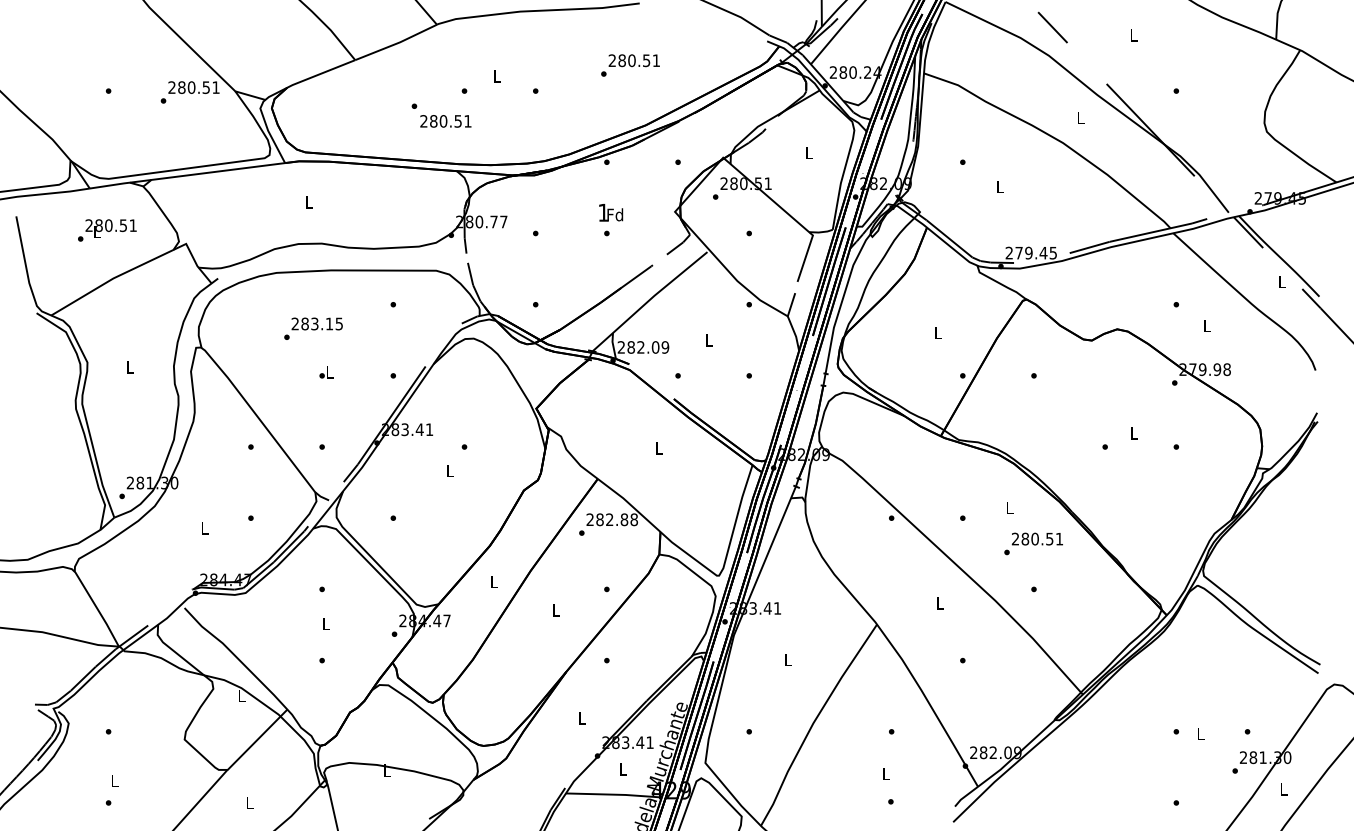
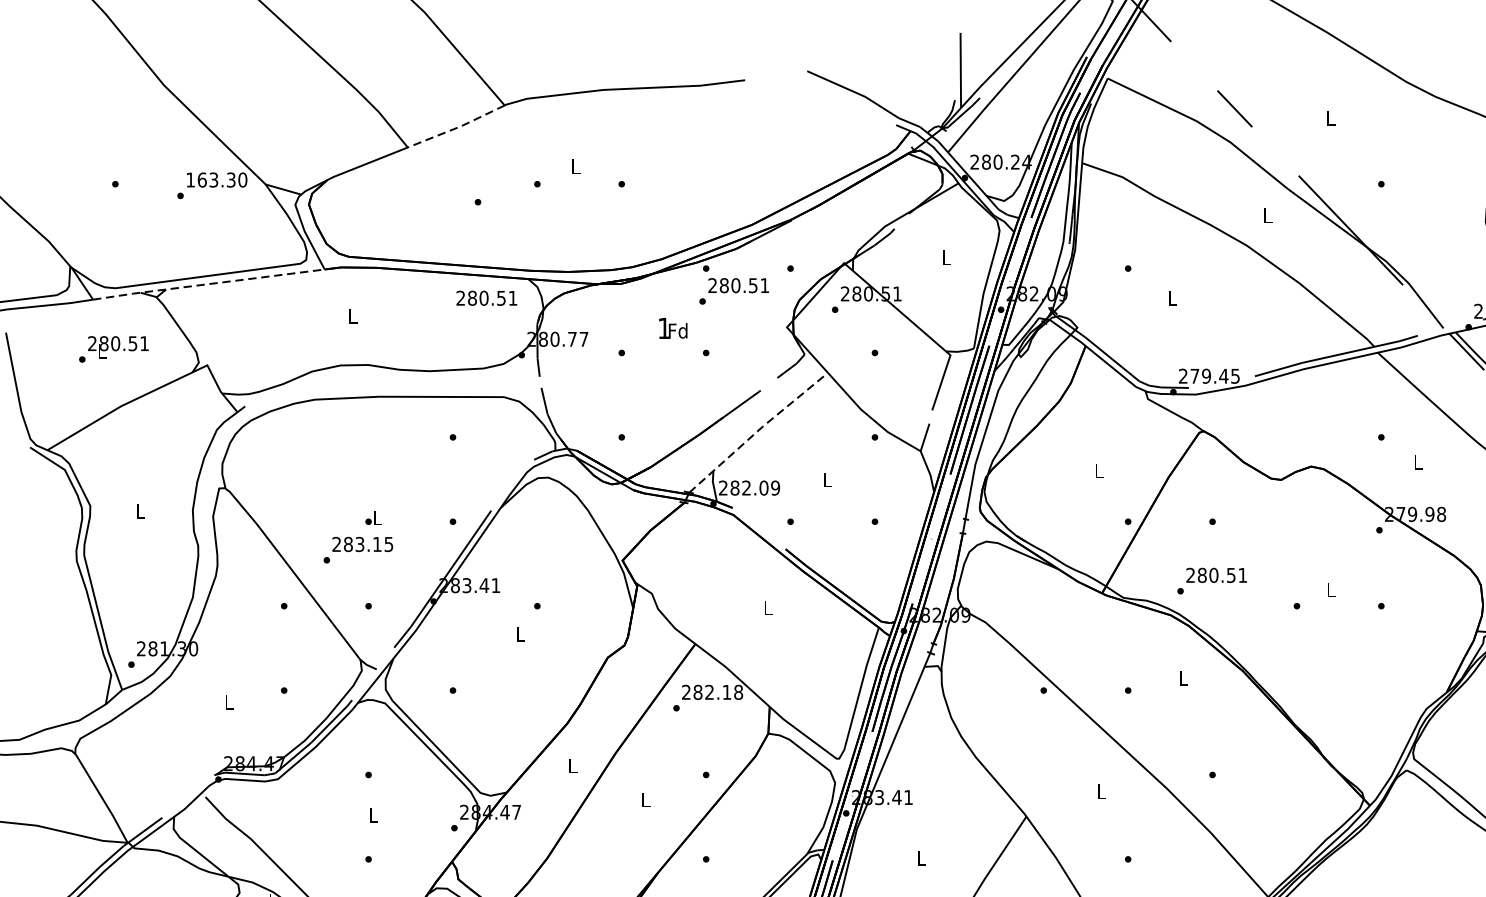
line: (396, 43) -> (456, 127), solid -> dashed
text: (630, 65) -> (734, 291), moved
text: (193, 87) -> (216, 179), 280.51 -> 163.30
text: (445, 121) -> (486, 298), moved
line: (187, 175) -> (208, 284), solid -> dashed
text: (611, 212) -> (673, 328), moved
line: (649, 300) -> (756, 432), solid -> dashed
text: (313, 328) -> (358, 549), moved
text: (624, 519) -> (727, 692), 282.88 -> 282.18
text: (1033, 543) -> (1211, 580), moved

